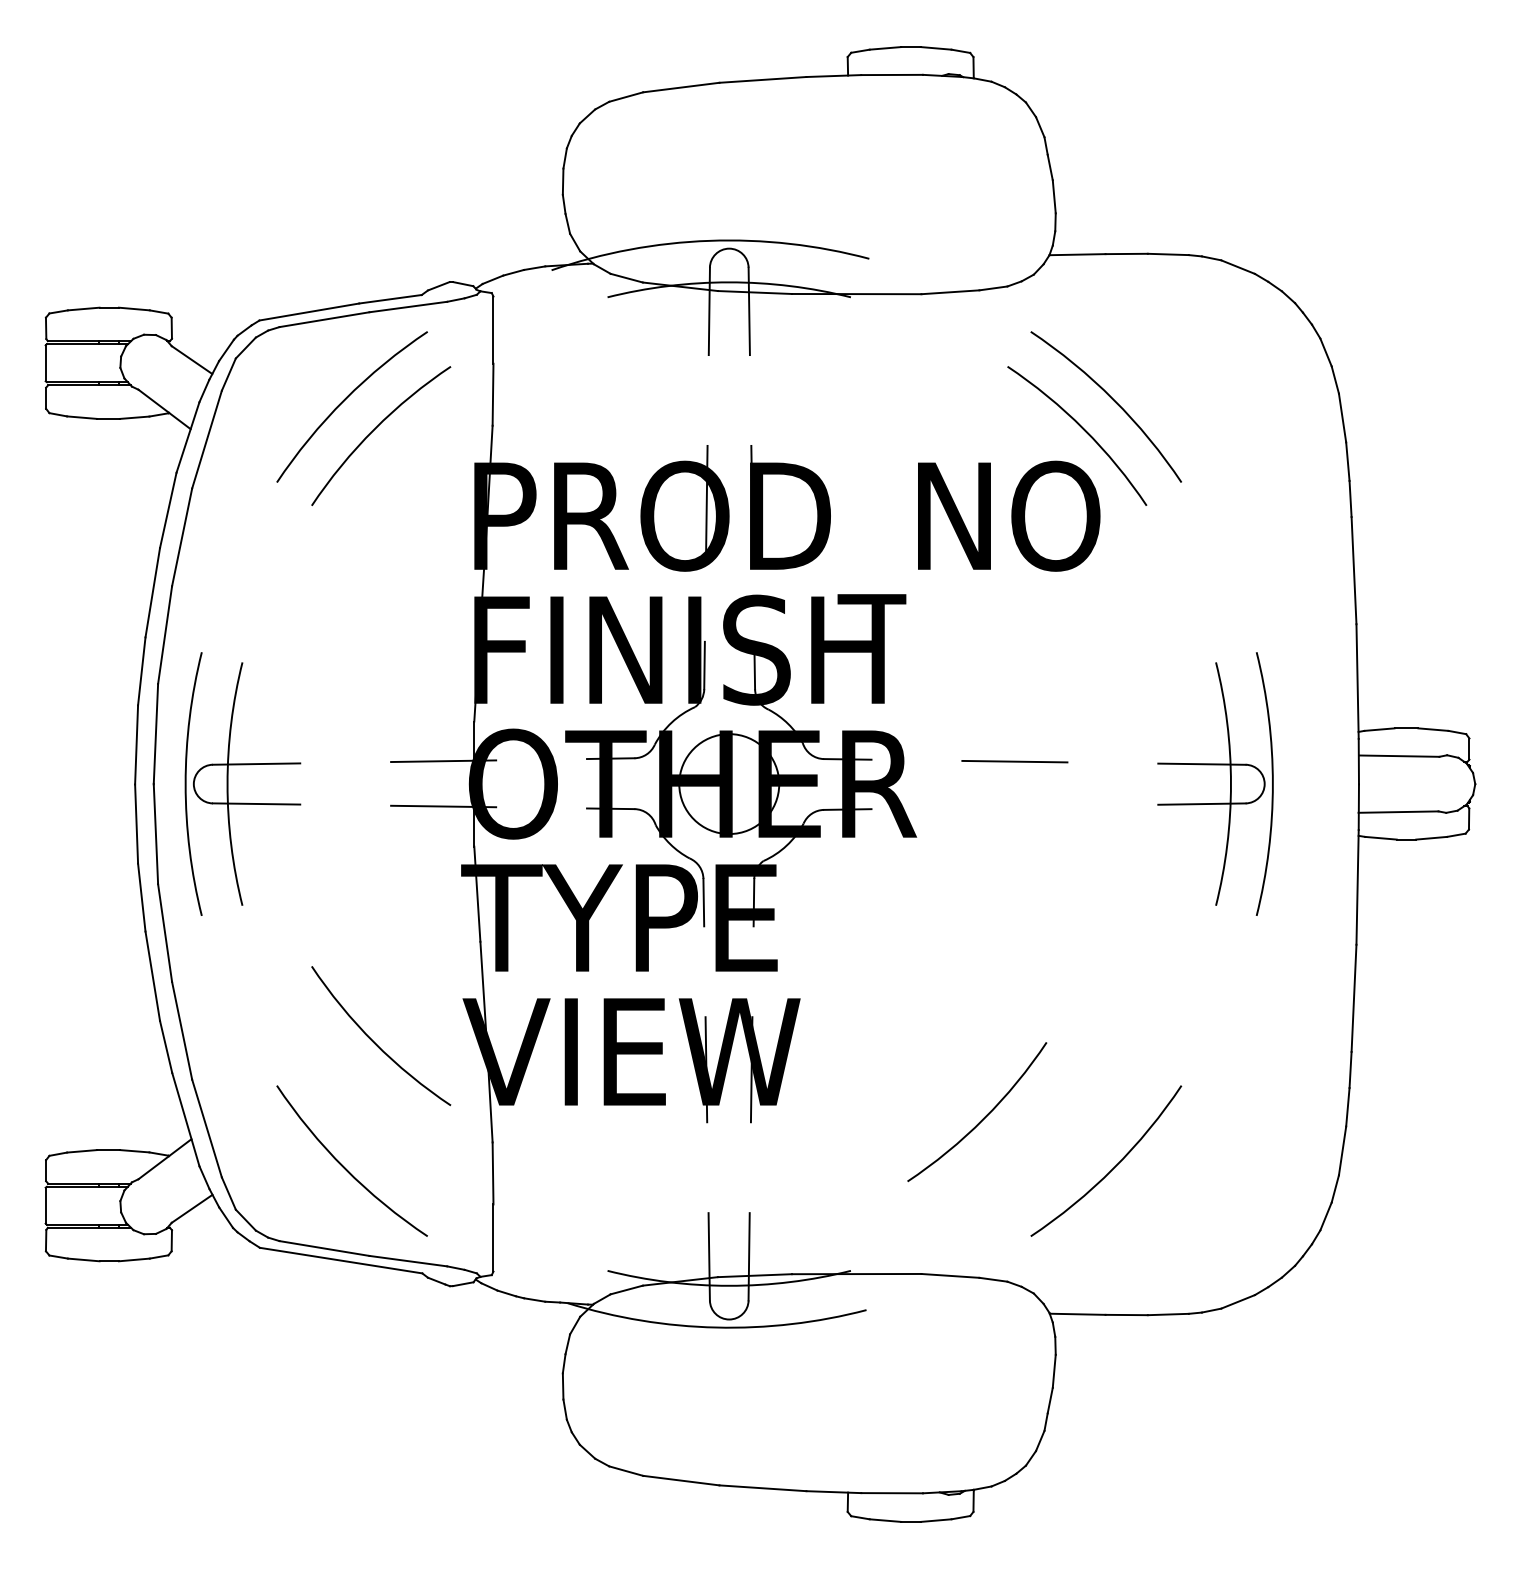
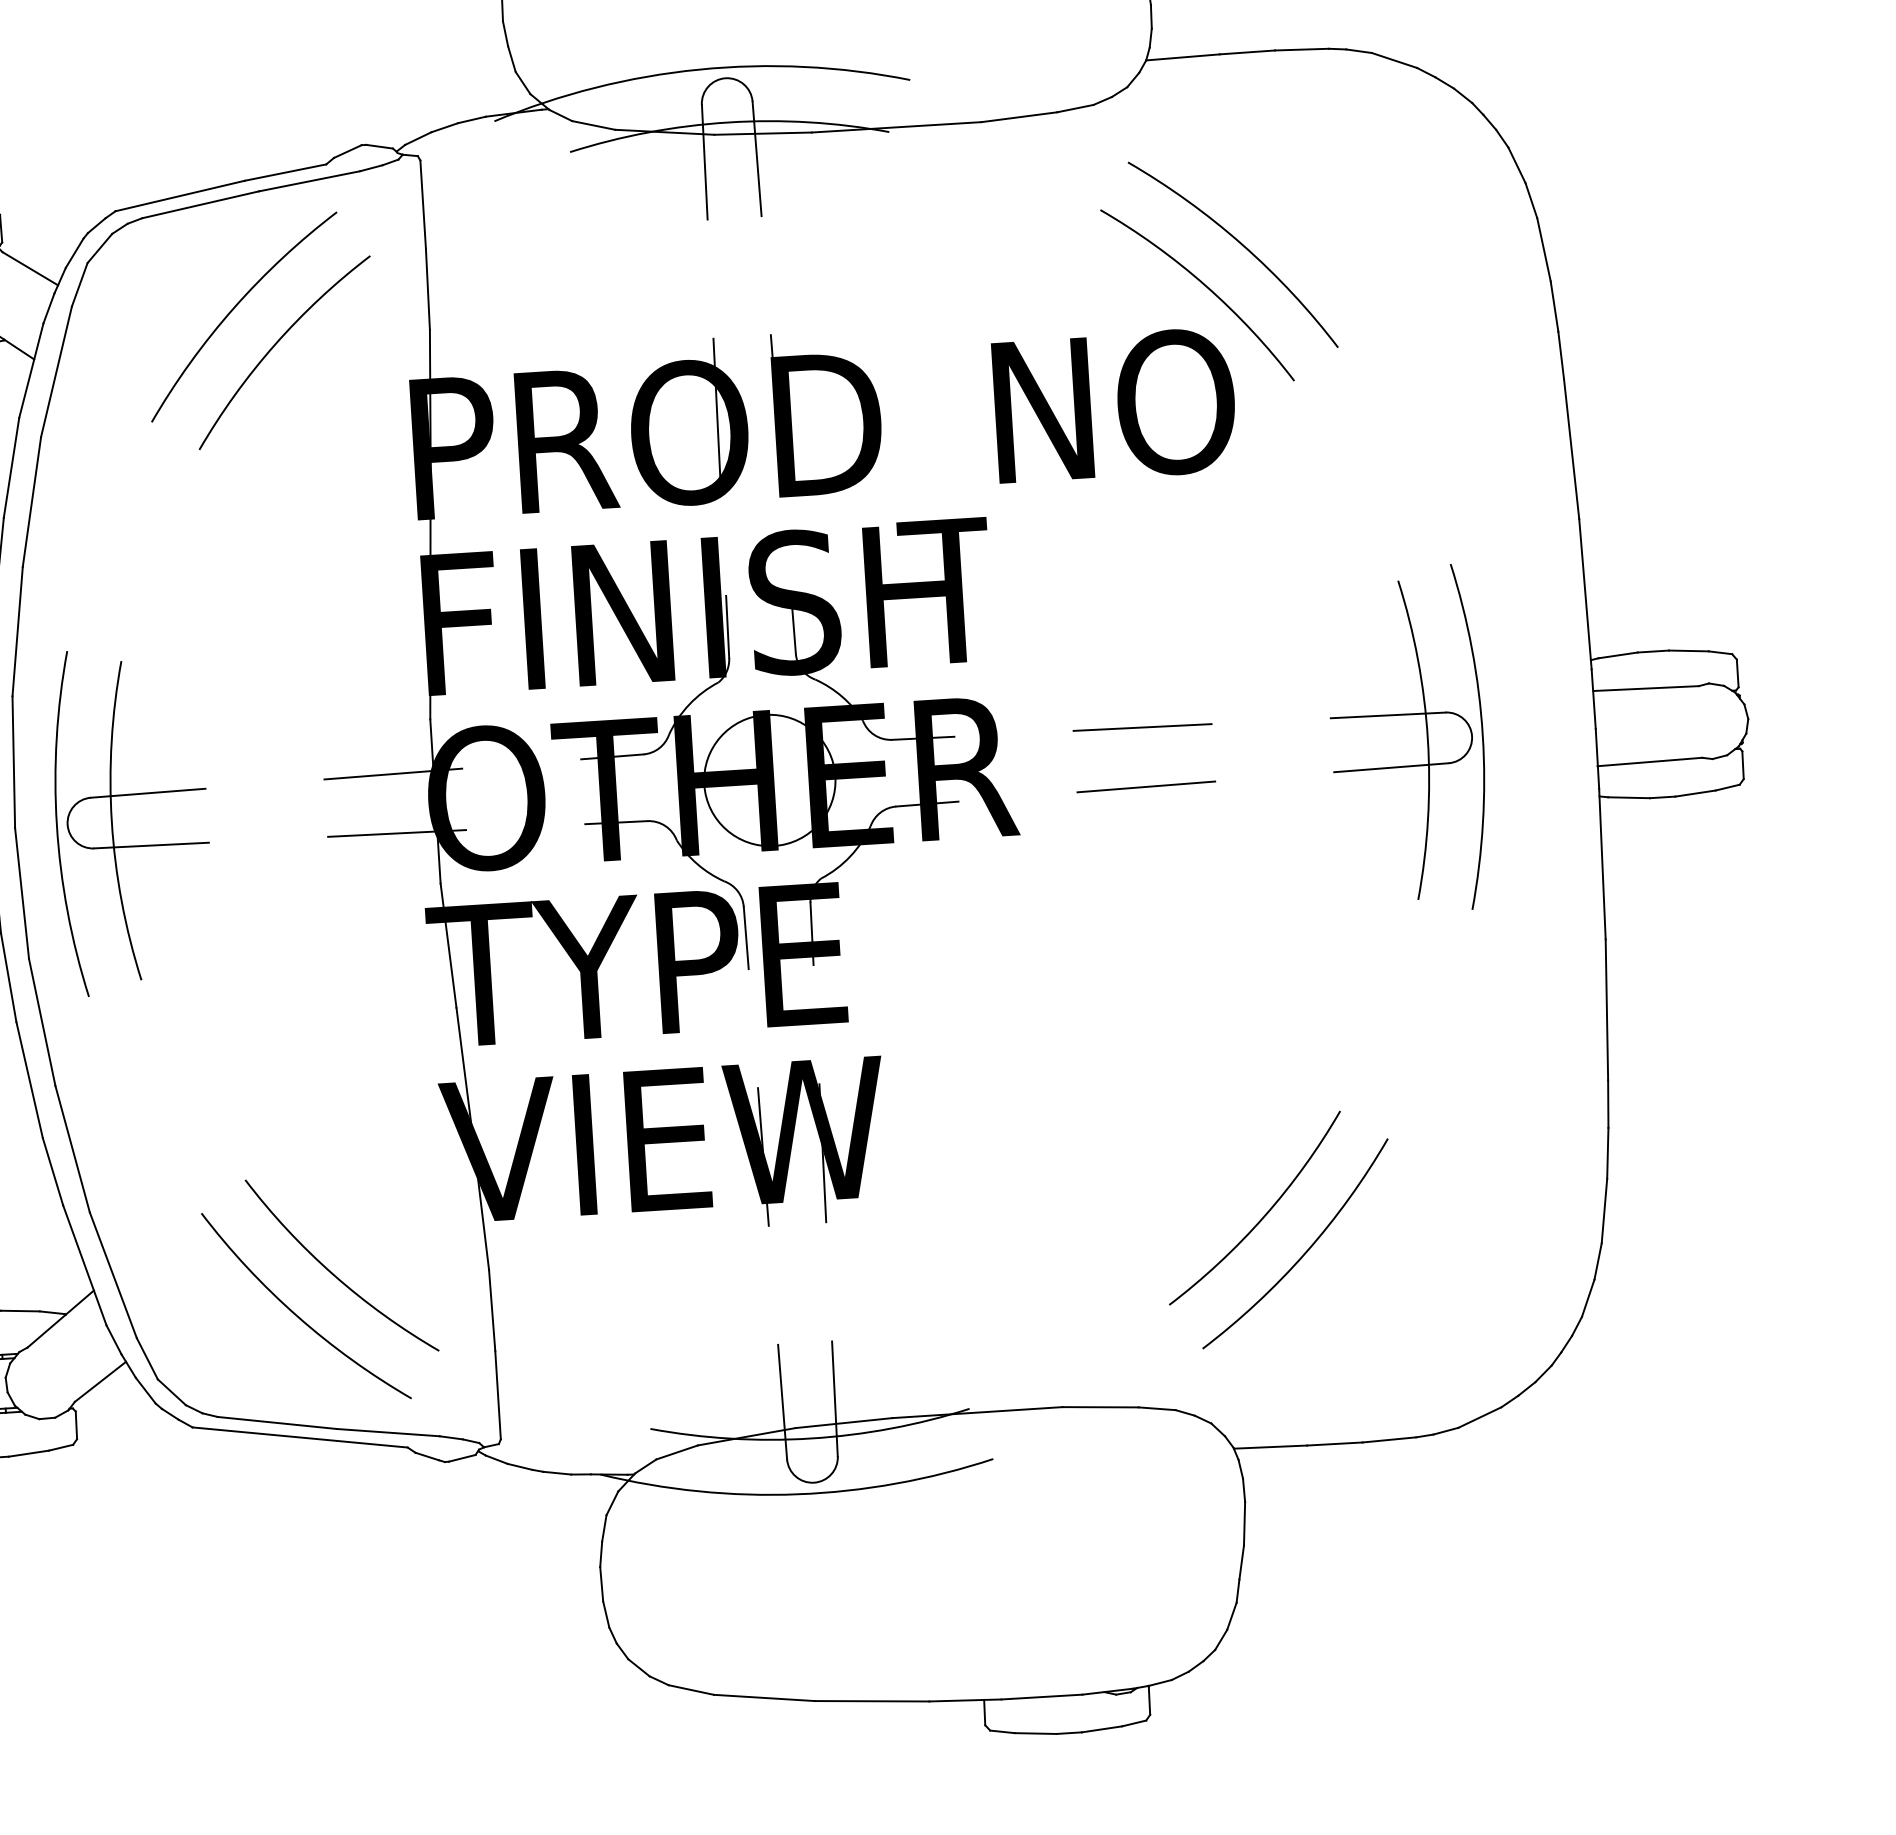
line: (1014, 806) -> (1145, 786), added
arc: (375, 1042) -> (335, 1274), moved
arc: (983, 1117) -> (1263, 1214), moved

